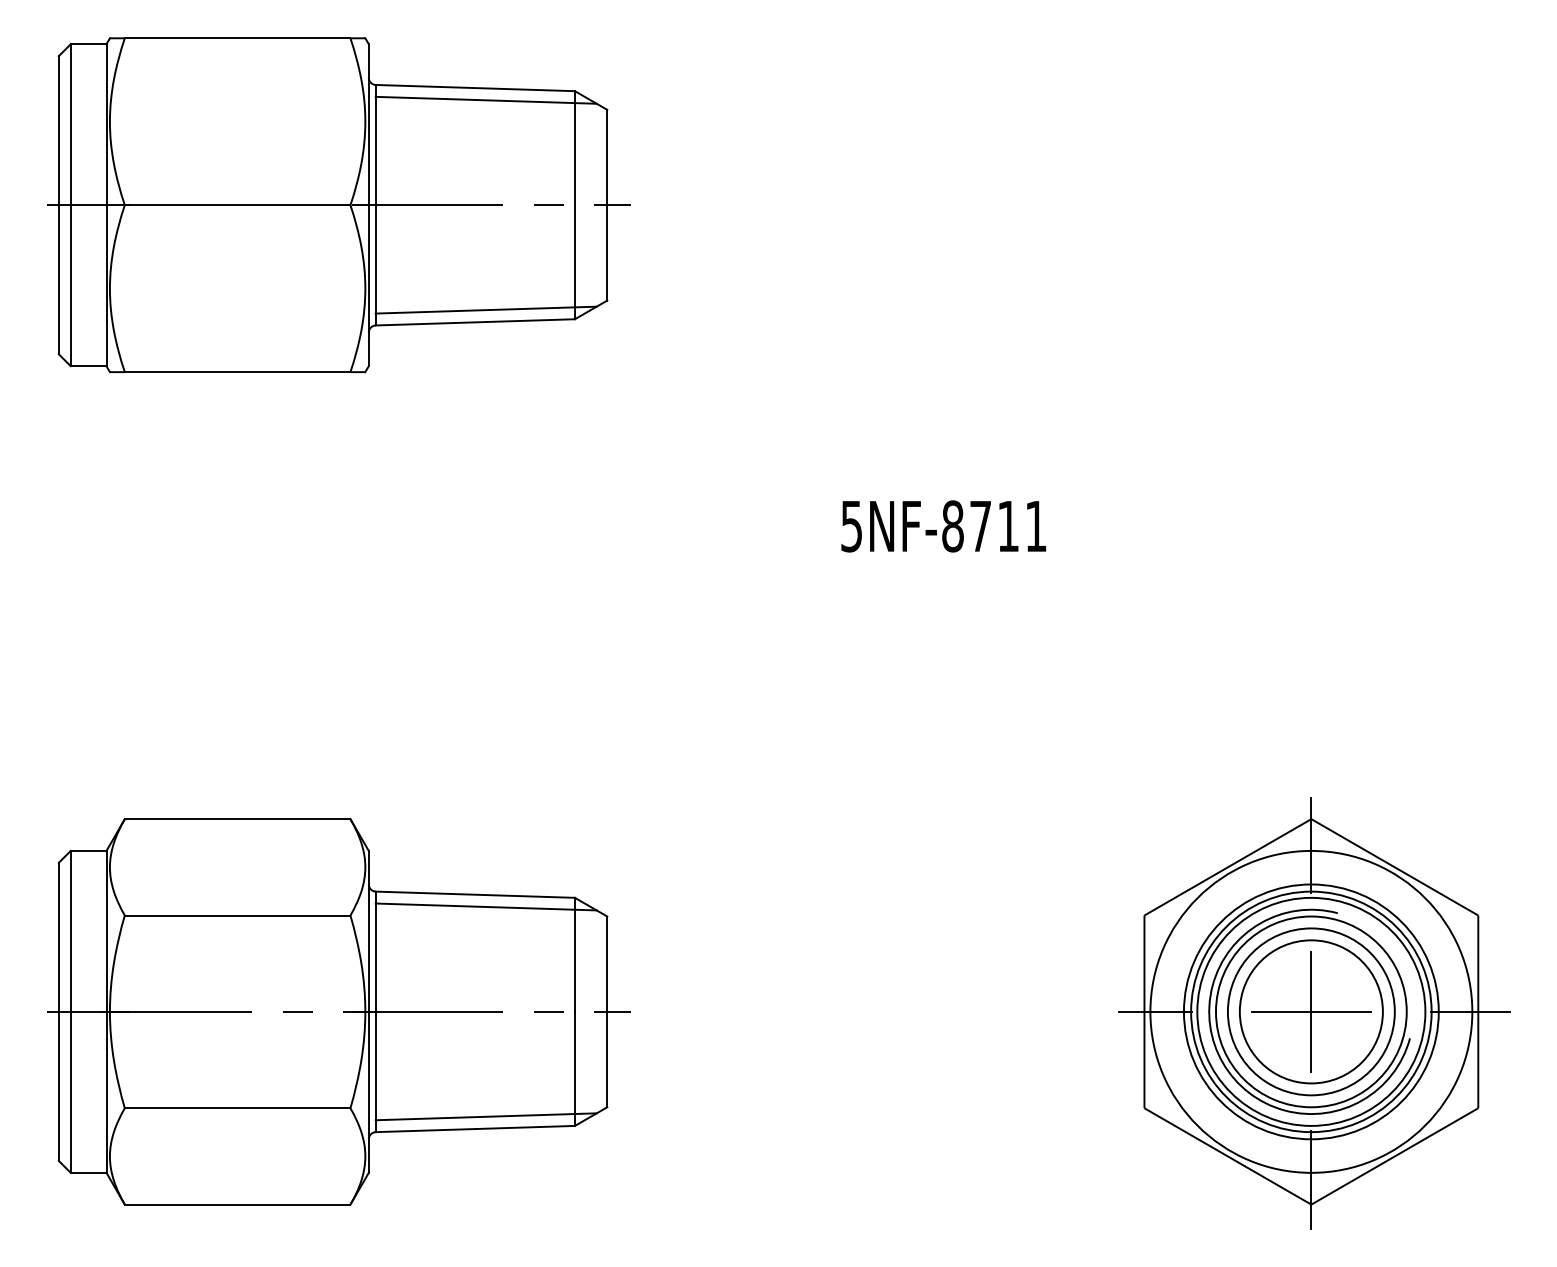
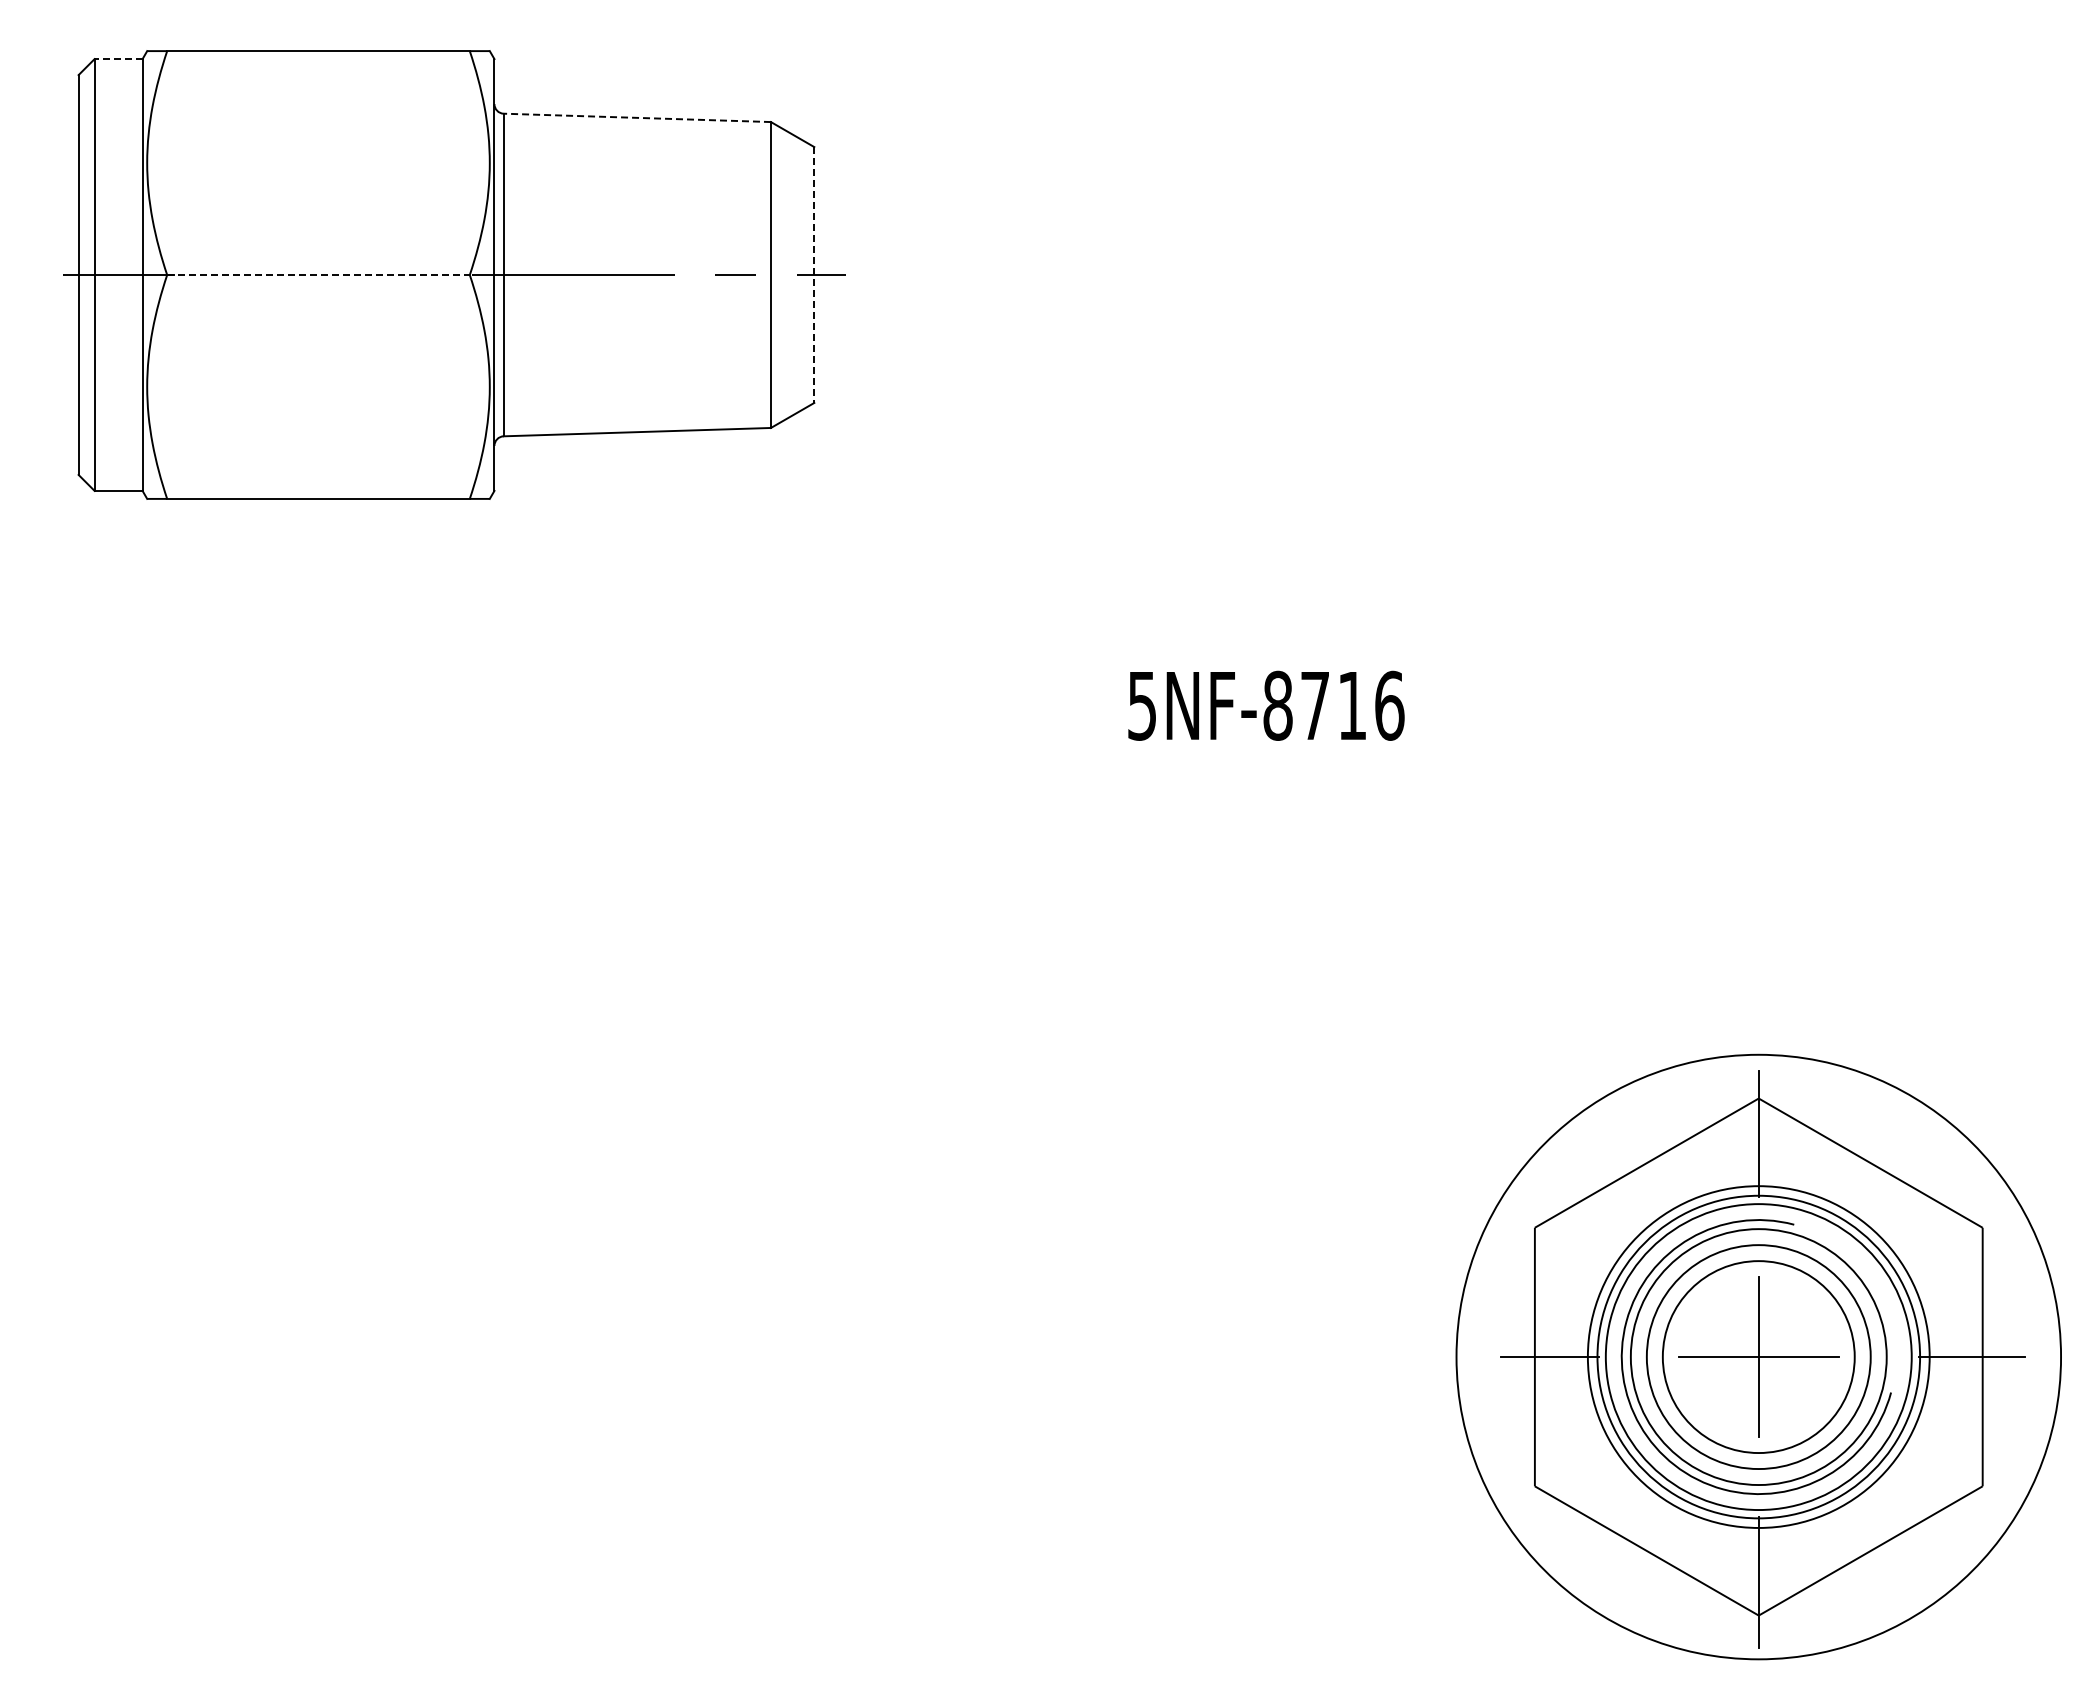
line: (88, 44) -> (118, 59), solid -> dashed
line: (475, 87) -> (637, 117), solid -> dashed
line: (485, 99) -> (651, 133), removed
line: (238, 205) -> (319, 275), solid -> dashed
line: (607, 205) -> (814, 275), solid -> dashed
line: (485, 309) -> (651, 415), removed
text: (1036, 526) -> (1389, 705), 5NF-8711 -> 5NF-8716
part: (339, 1011) -> (454, 1356), removed
circle: (1311, 1011) -> (1758, 1356), size x1.4

